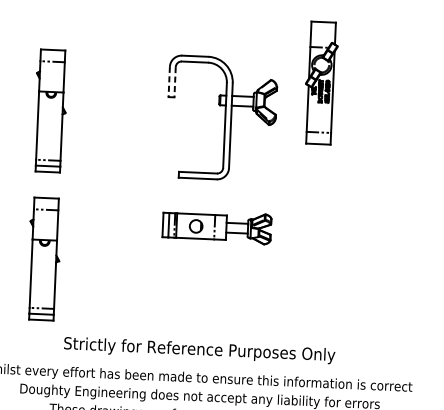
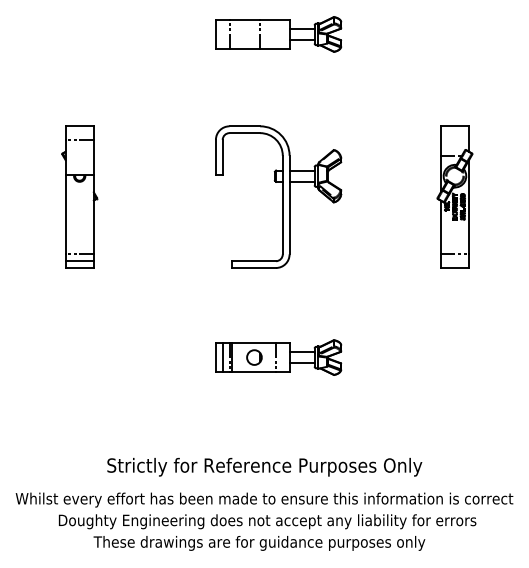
line: (168, 81) -> (215, 157), dashed -> solid
line: (174, 82) -> (222, 157), dashed -> solid
part: (320, 82) -> (454, 196), moved
part: (216, 227) -> (278, 357), moved
part: (43, 258) -> (79, 368), removed

